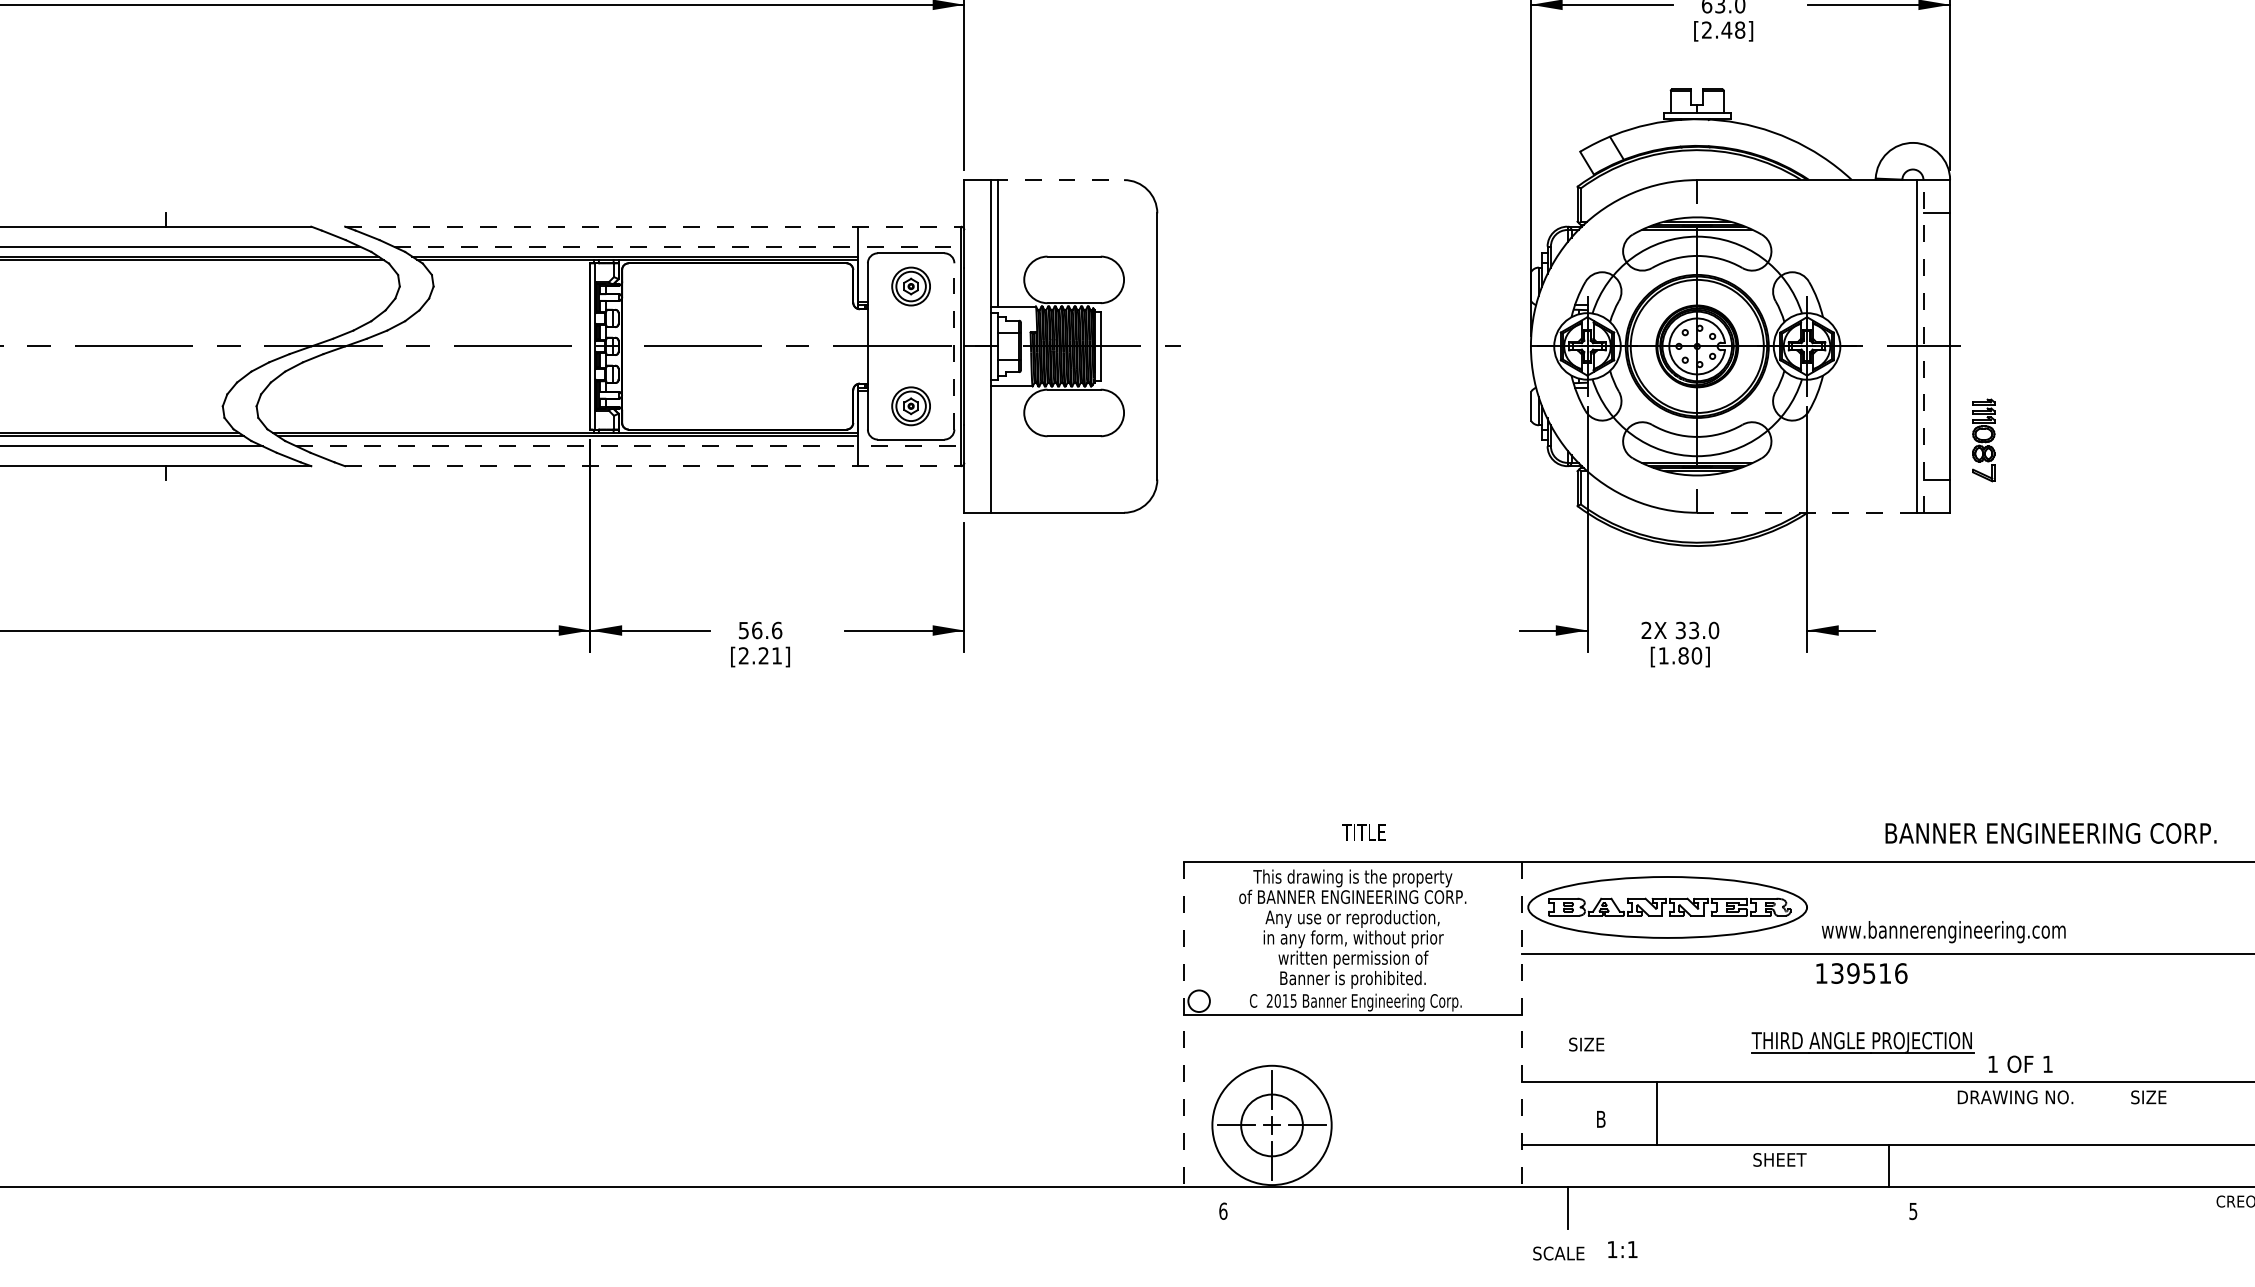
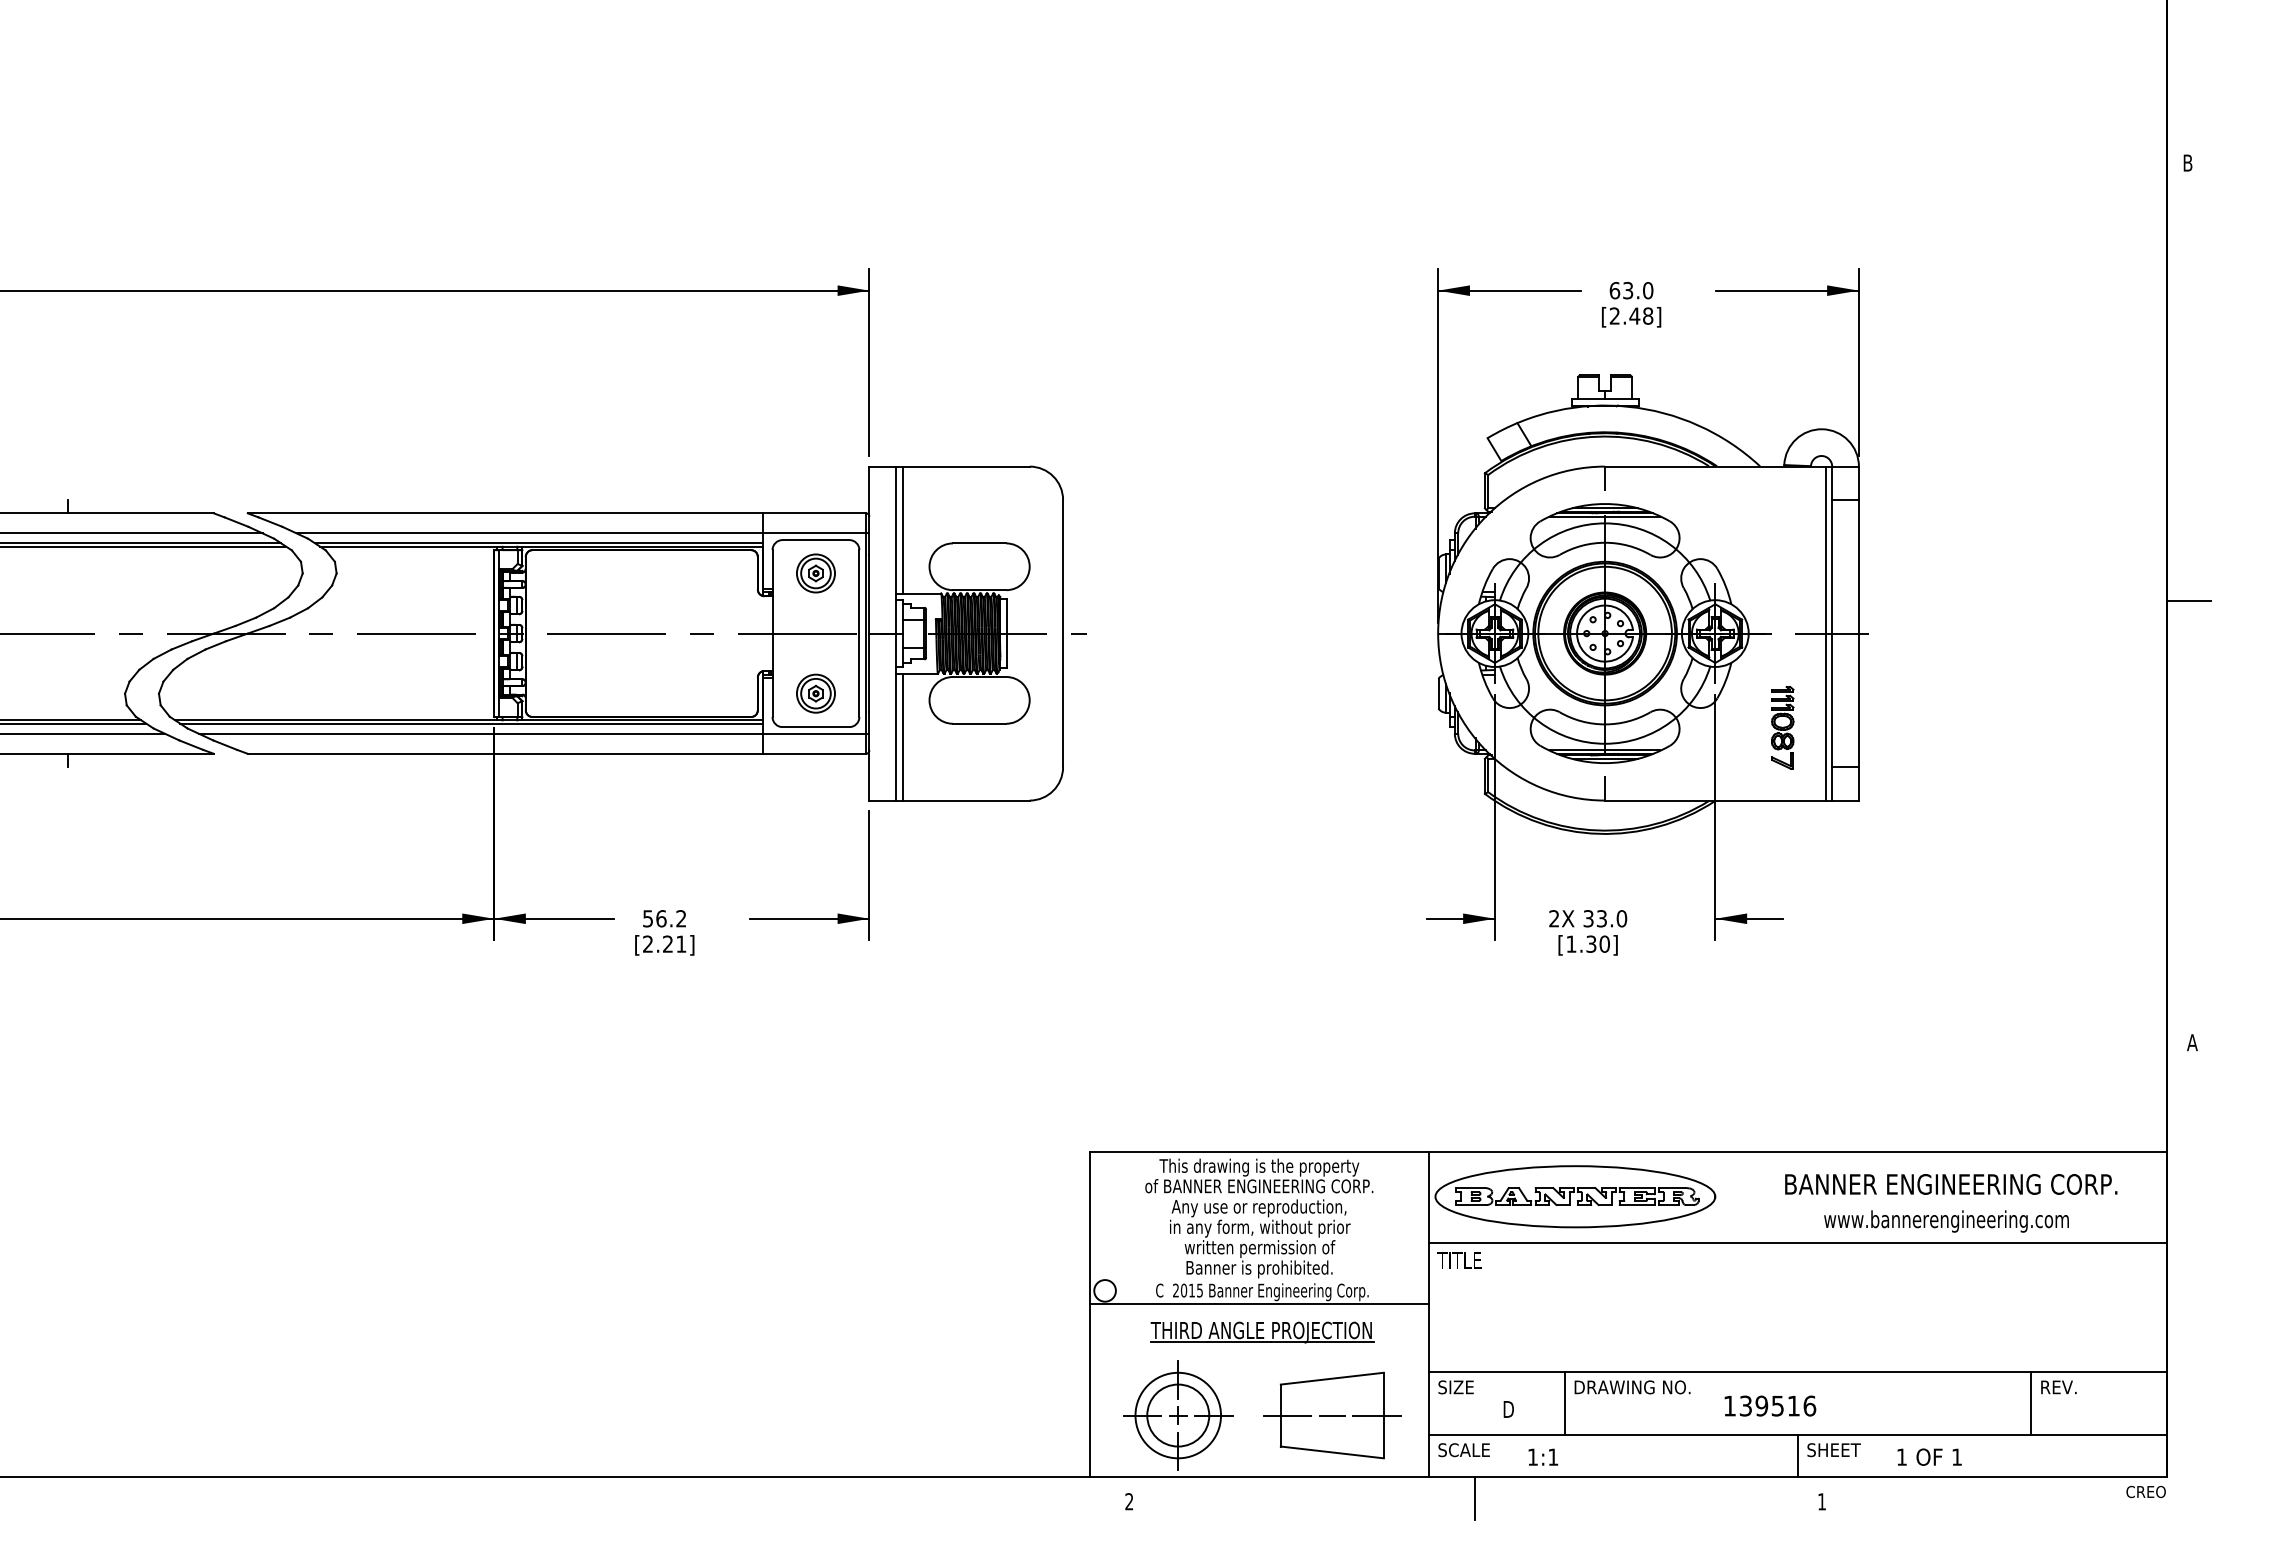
line: (1057, 179) -> (962, 466), dashed -> solid
line: (653, 226) -> (557, 513), dashed -> solid
line: (679, 246) -> (583, 533), dashed -> solid
line: (954, 346) -> (859, 633), dashed -> solid
line: (1923, 346) -> (1832, 633), dashed -> solid
part: (1983, 439) -> (1782, 727), moved
line: (630, 445) -> (534, 733), dashed -> solid
line: (997, 448) -> (902, 736), added
line: (653, 465) -> (557, 753), dashed -> solid
line: (1807, 512) -> (1715, 800), dashed -> solid
text: (777, 630) -> (681, 918), 56.6 -> 56.2
text: (1683, 655) -> (1591, 943), [1.80] -> [1.30]
text: (1363, 832) -> (1459, 1260), moved
text: (2051, 833) -> (1951, 1184), moved
text: (1943, 932) -> (1946, 1221), moved
text: (1862, 972) -> (1770, 1405), moved
line: (1183, 1024) -> (1089, 1314), dashed -> solid
line: (1521, 1024) -> (1428, 1314), dashed -> solid
part: (1863, 1042) -> (1262, 1332), moved
text: (1586, 1044) -> (1455, 1387), moved
text: (2020, 1063) -> (1929, 1456), moved
text: (2015, 1097) -> (1632, 1387), moved
text: (2148, 1097) -> (2058, 1387), SIZE -> REV.
line: (2122, 1113) -> (2031, 1403), added
text: (1601, 1119) -> (1508, 1409), B -> D
circle: (1272, 1125) -> (1178, 1415), size x0.71
part: (1425, 1125) -> (1332, 1415), added
text: (1779, 1160) -> (1833, 1450), moved
text: (1223, 1211) -> (1129, 1501), 6 -> 2
text: (1912, 1211) -> (1821, 1501), 5 -> 1
text: (1622, 1248) -> (1543, 1456), moved
text: (1558, 1253) -> (1463, 1450), moved

